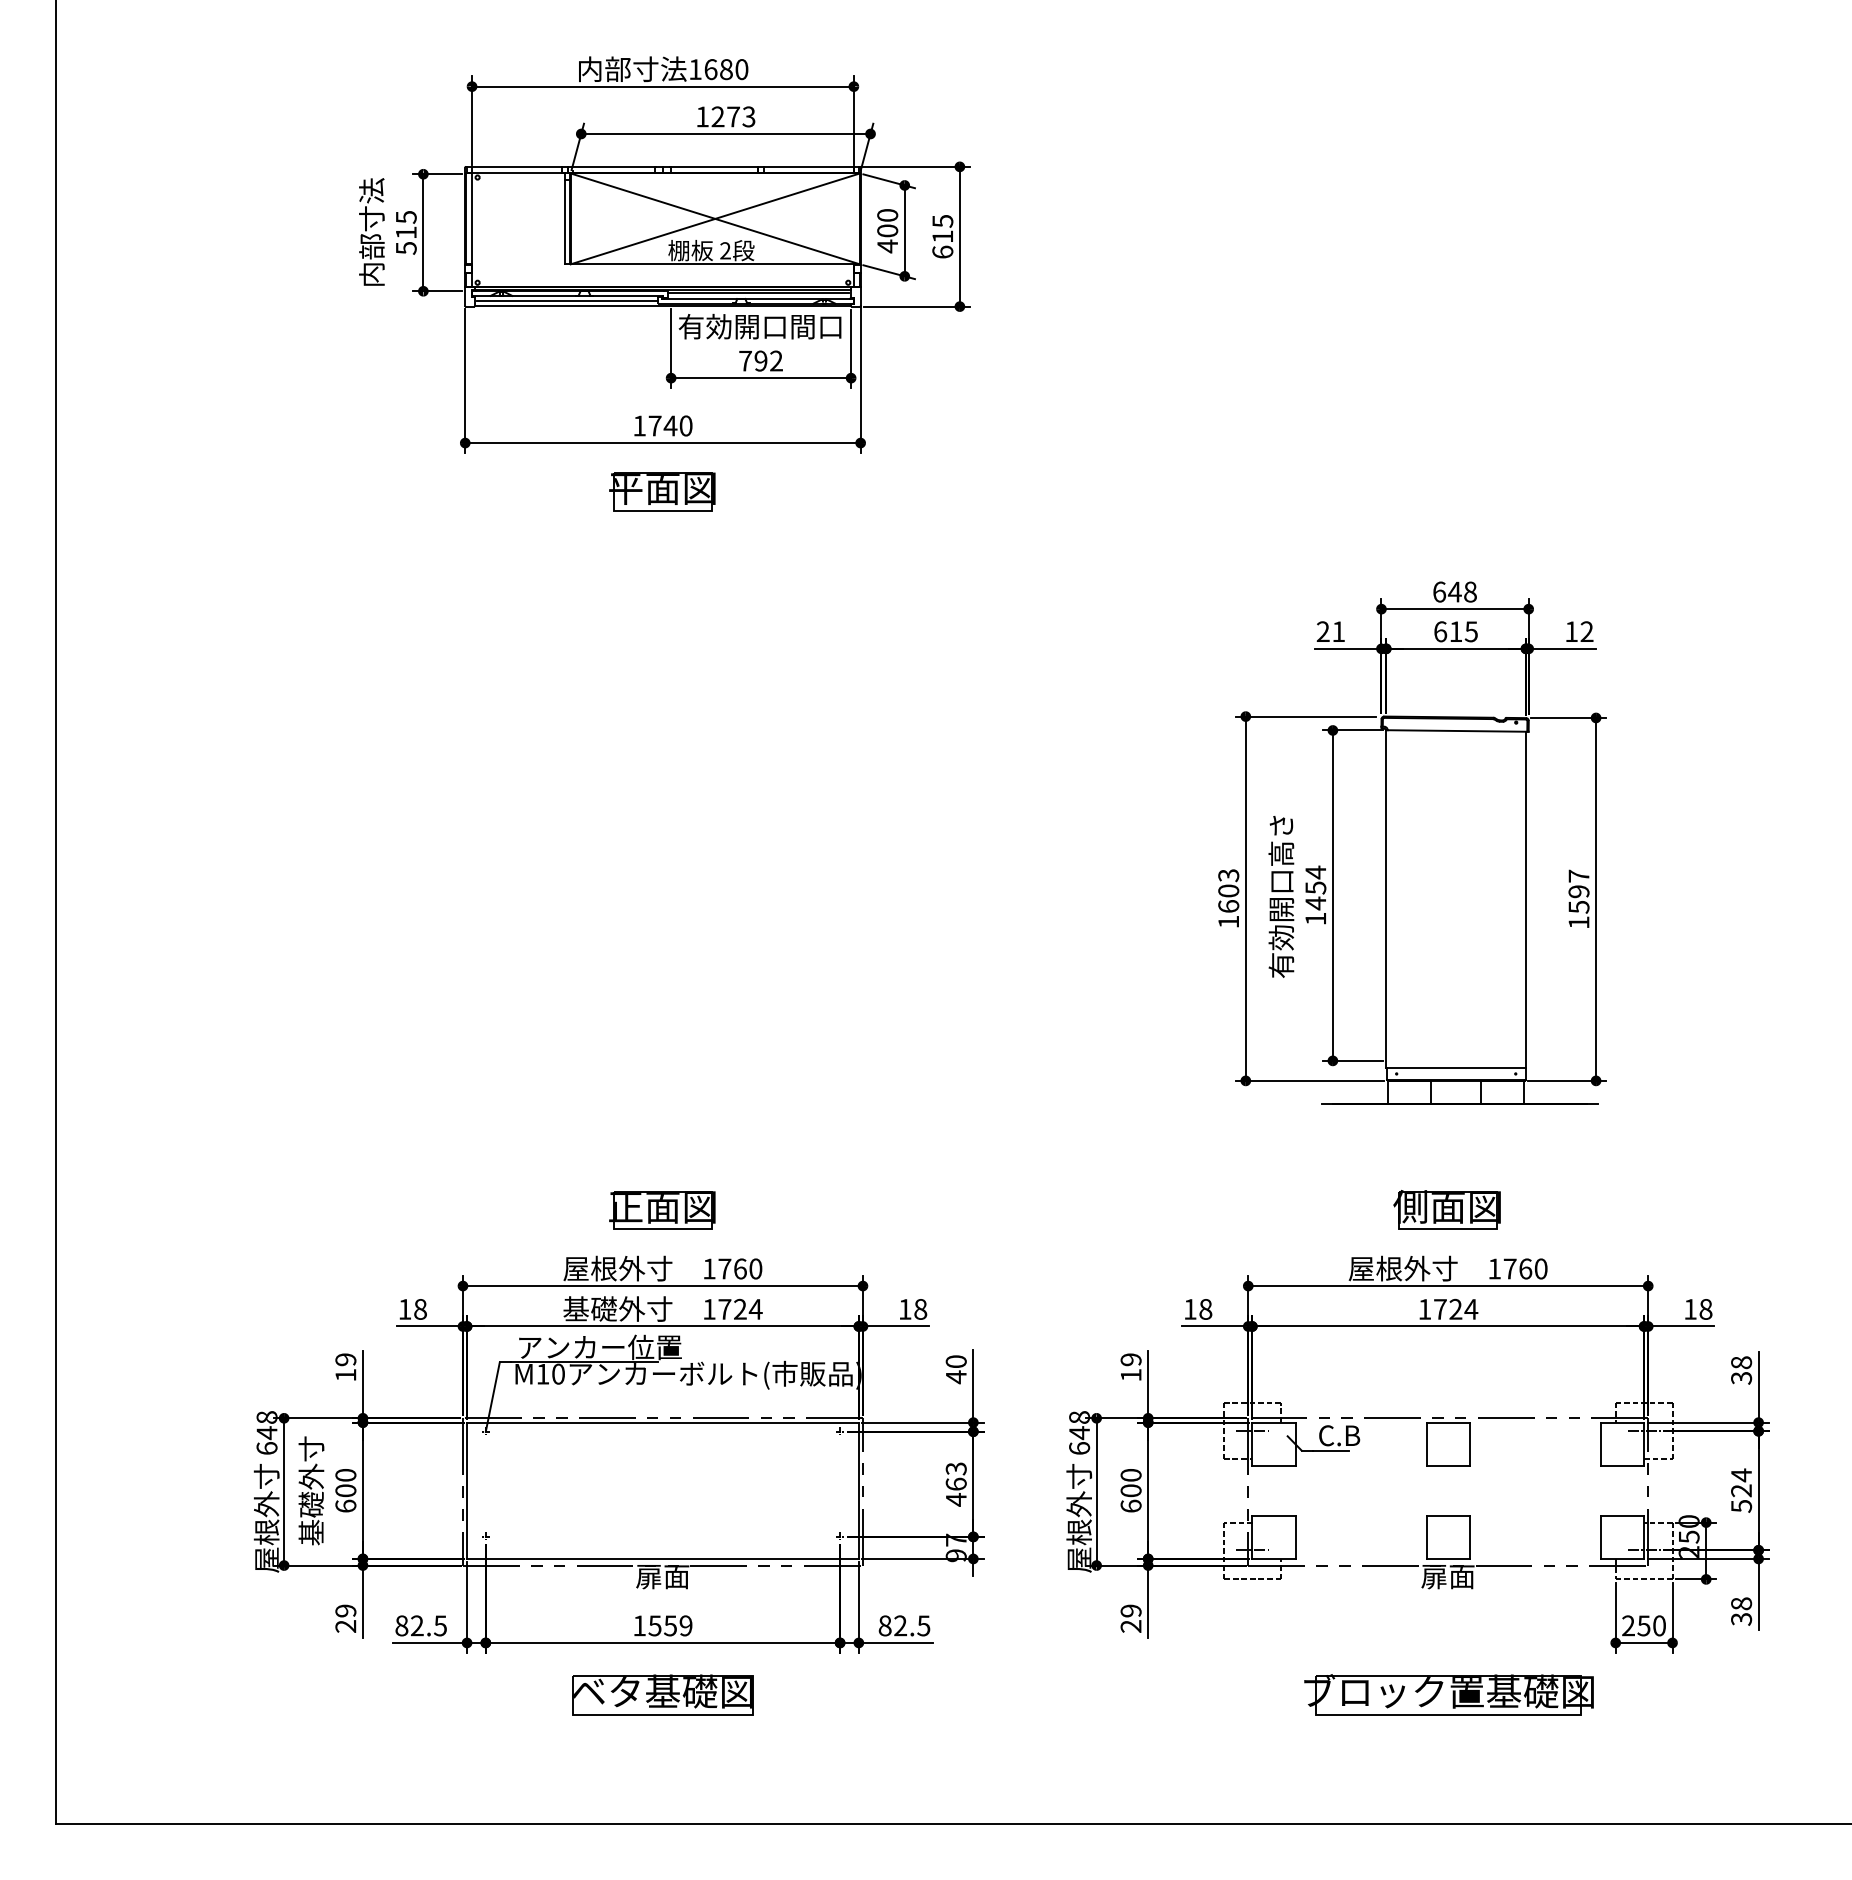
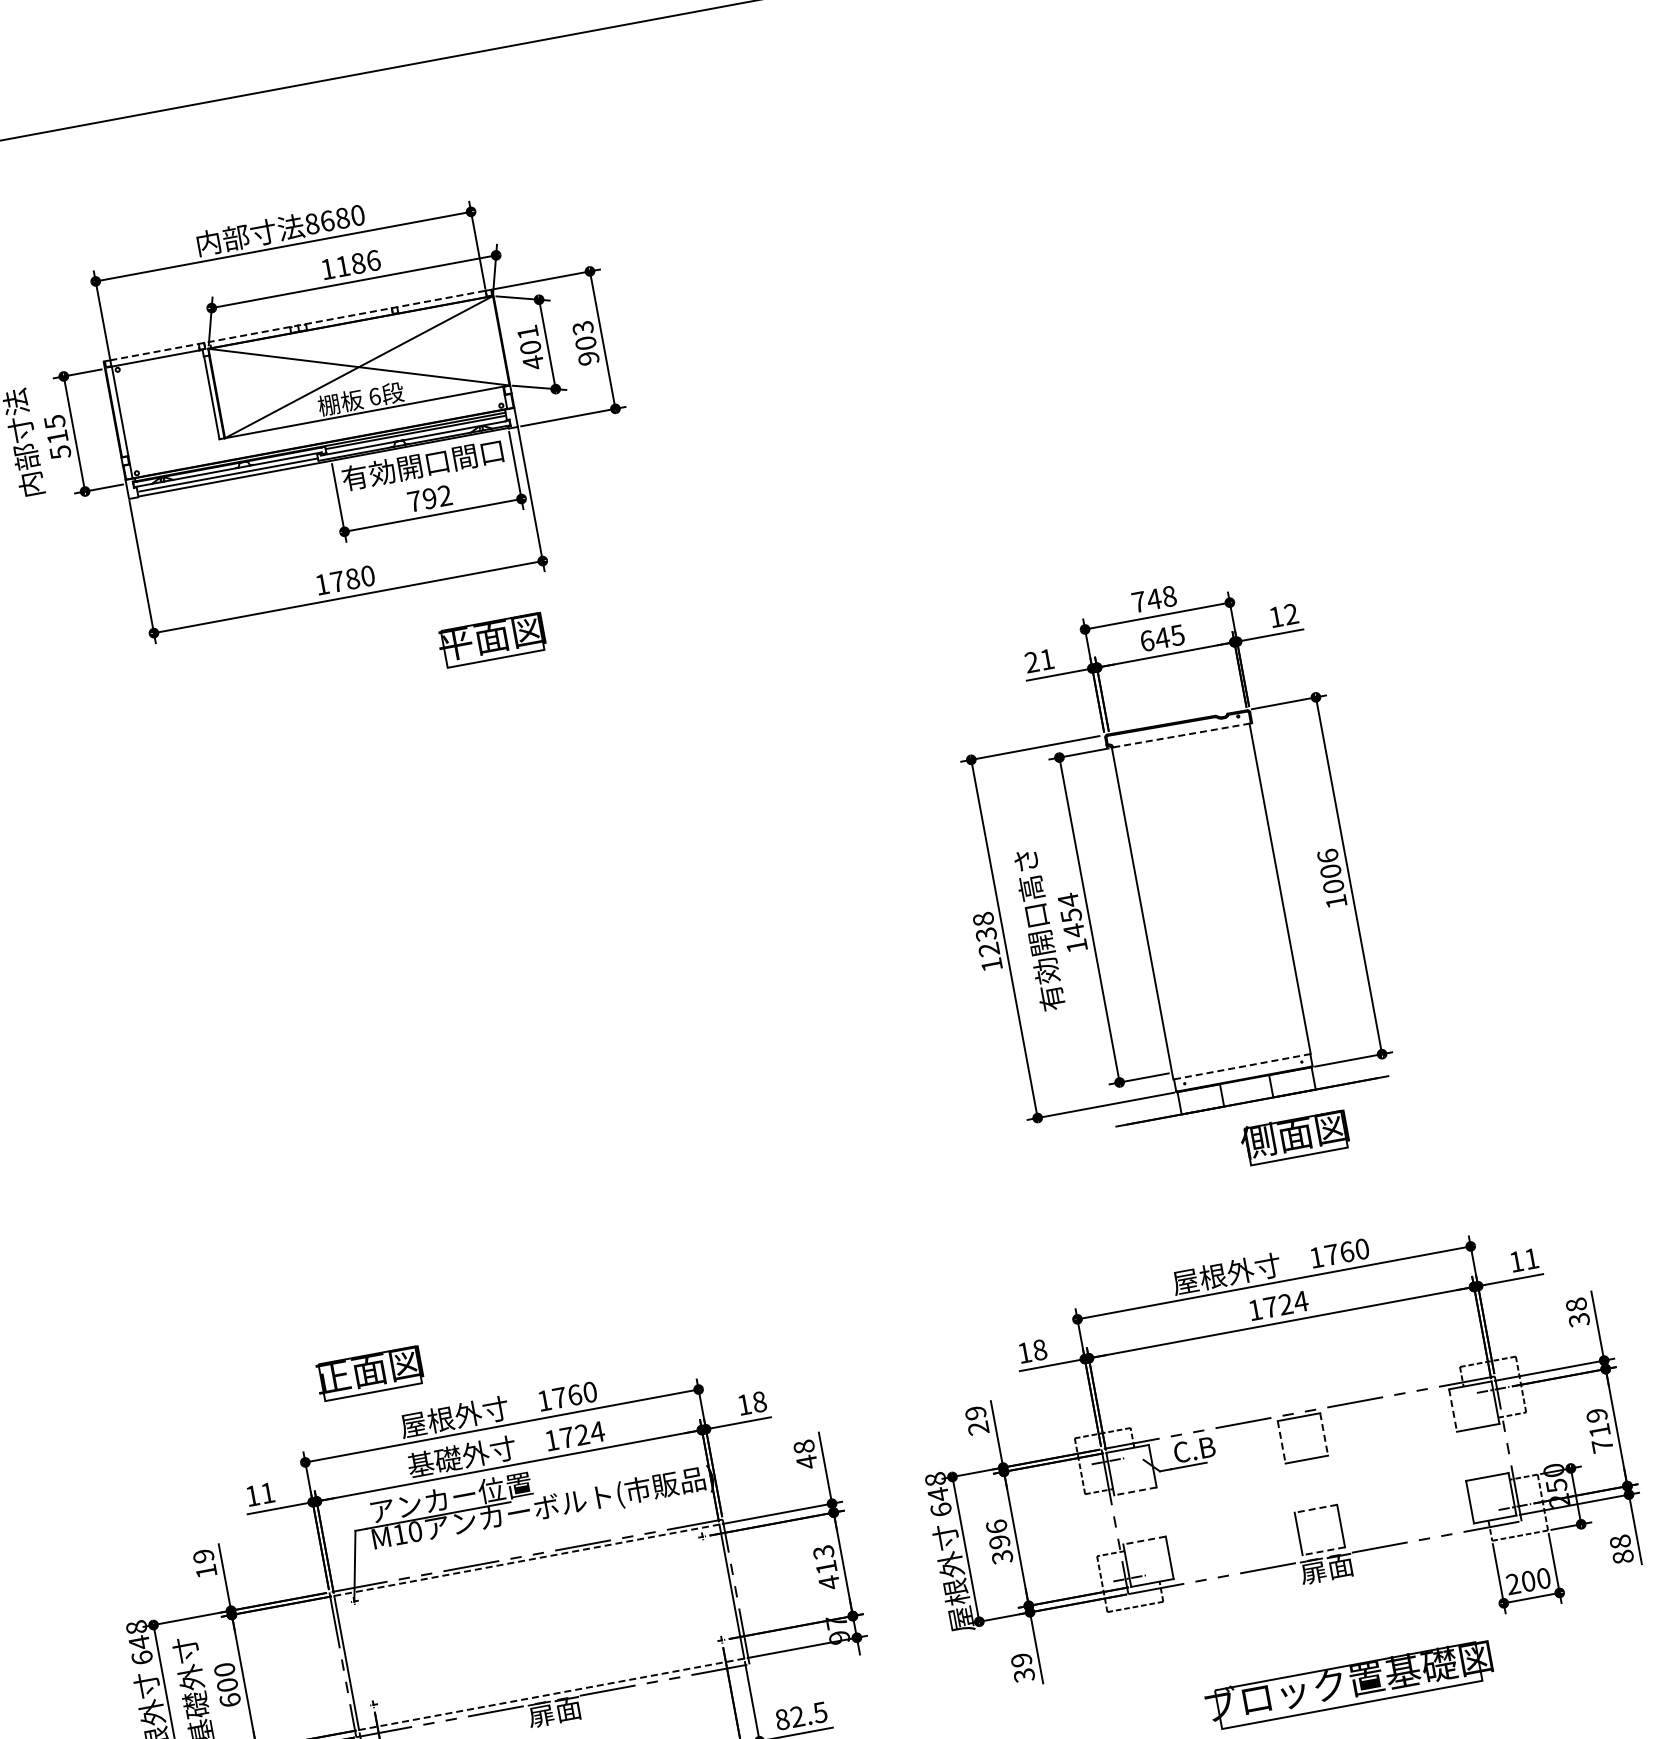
text: (695, 69) -> (312, 223), 1680 -> 8680
text: (733, 116) -> (358, 263), 1273 -> 1186
line: (662, 166) -> (297, 325), solid -> dashed
text: (887, 215) -> (527, 332), 400 -> 401
text: (942, 236) -> (585, 343), 615 -> 903
text: (725, 250) -> (374, 396), 2 -> 6
text: (670, 425) -> (352, 578), 1740 -> 1780
part: (662, 491) -> (492, 640), moved
text: (1439, 591) -> (1138, 601), 648 -> 748
text: (1455, 631) -> (1161, 637), 615 -> 645
line: (1458, 731) -> (1183, 735), solid -> dashed
text: (1228, 890) -> (985, 933), 1603 -> 1238
text: (1578, 891) -> (1330, 871), 1597 -> 1006
line: (1456, 1067) -> (1242, 1066), solid -> dashed
part: (1446, 1209) -> (1294, 1137), moved
part: (662, 1210) -> (369, 1373), moved
text: (420, 1309) -> (267, 1493), 18 -> 11
text: (1705, 1309) -> (1531, 1259), 18 -> 11
text: (956, 1361) -> (804, 1446), 40 -> 48
text: (1130, 1374) -> (977, 1427), 19 -> 29
line: (662, 1422) -> (526, 1560), solid -> dashed
line: (1426, 1444) -> (1281, 1442), solid -> dashed
line: (1469, 1444) -> (1323, 1434), solid -> dashed
line: (1600, 1444) -> (1452, 1410), solid -> dashed
line: (1273, 1465) -> (1134, 1491), solid -> dashed
text: (955, 1483) -> (825, 1566), 463 -> 413
text: (1130, 1490) -> (998, 1541), 600 -> 396
text: (1741, 1490) -> (1599, 1430), 524 -> 719
line: (1273, 1515) -> (1144, 1540), solid -> dashed
line: (1448, 1515) -> (1316, 1508), solid -> dashed
line: (662, 1558) -> (551, 1693), solid -> dashed
line: (1448, 1558) -> (1324, 1550), solid -> dashed
text: (1741, 1618) -> (1623, 1556), 38 -> 88
text: (1643, 1625) -> (1527, 1581), 250 -> 200
text: (1131, 1626) -> (1024, 1675), 29 -> 39

